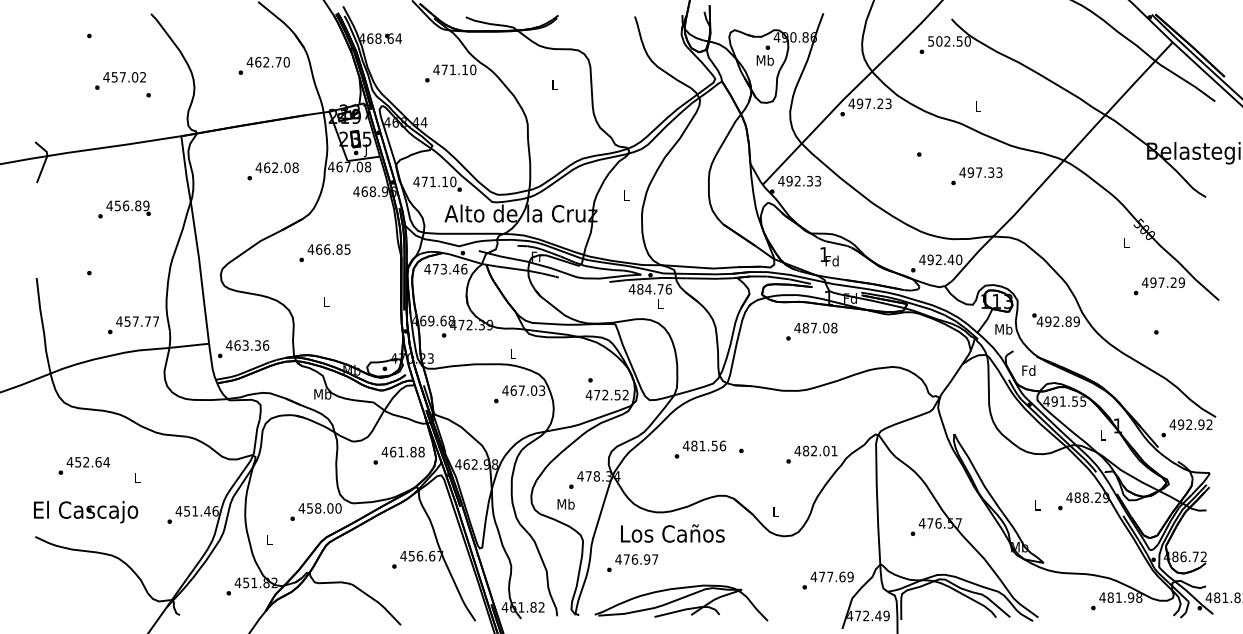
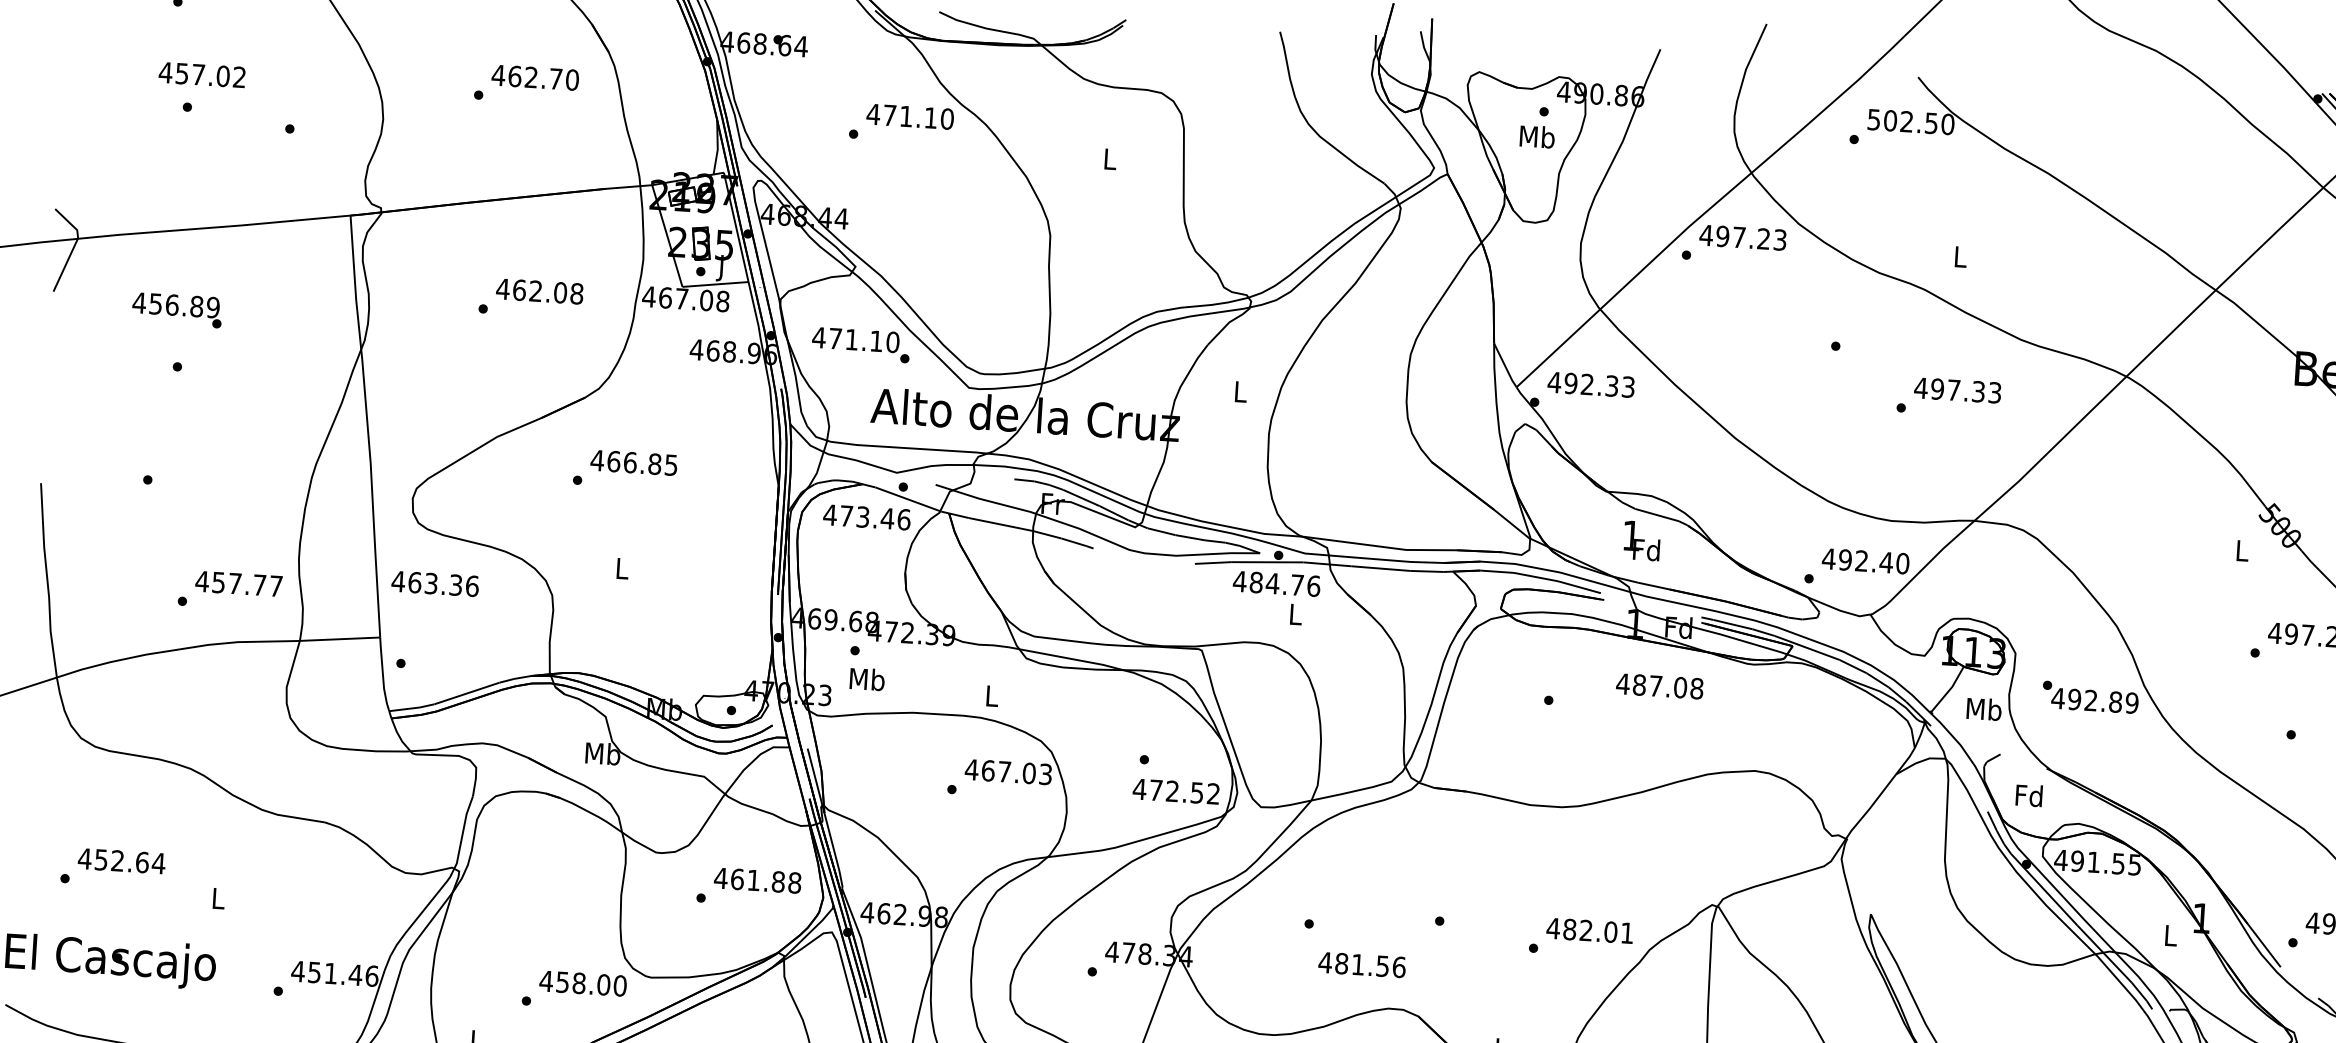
text: (124, 77) -> (201, 75), moved
text: (128, 207) -> (177, 308), moved
text: (815, 327) -> (1659, 685), moved
text: (247, 345) -> (434, 583), moved
text: (704, 445) -> (1362, 963), moved
text: (565, 503) -> (866, 677), moved

